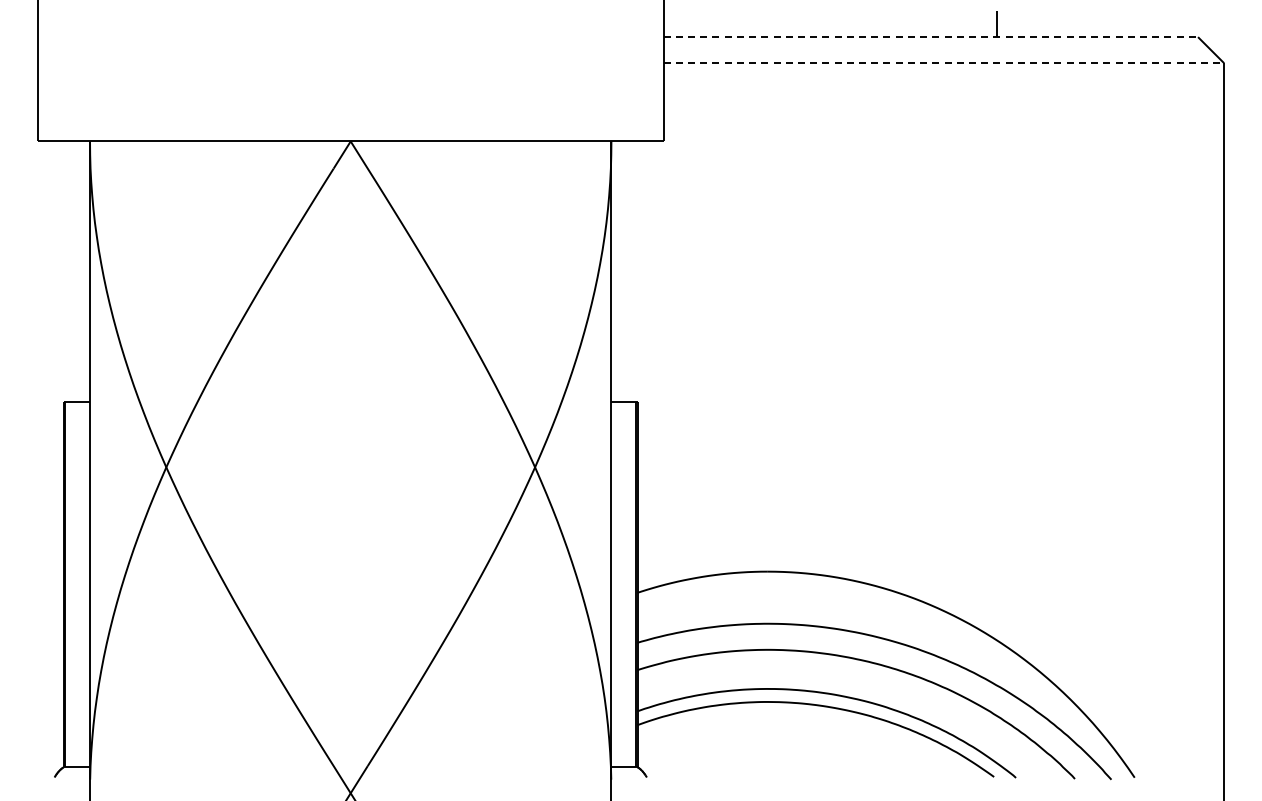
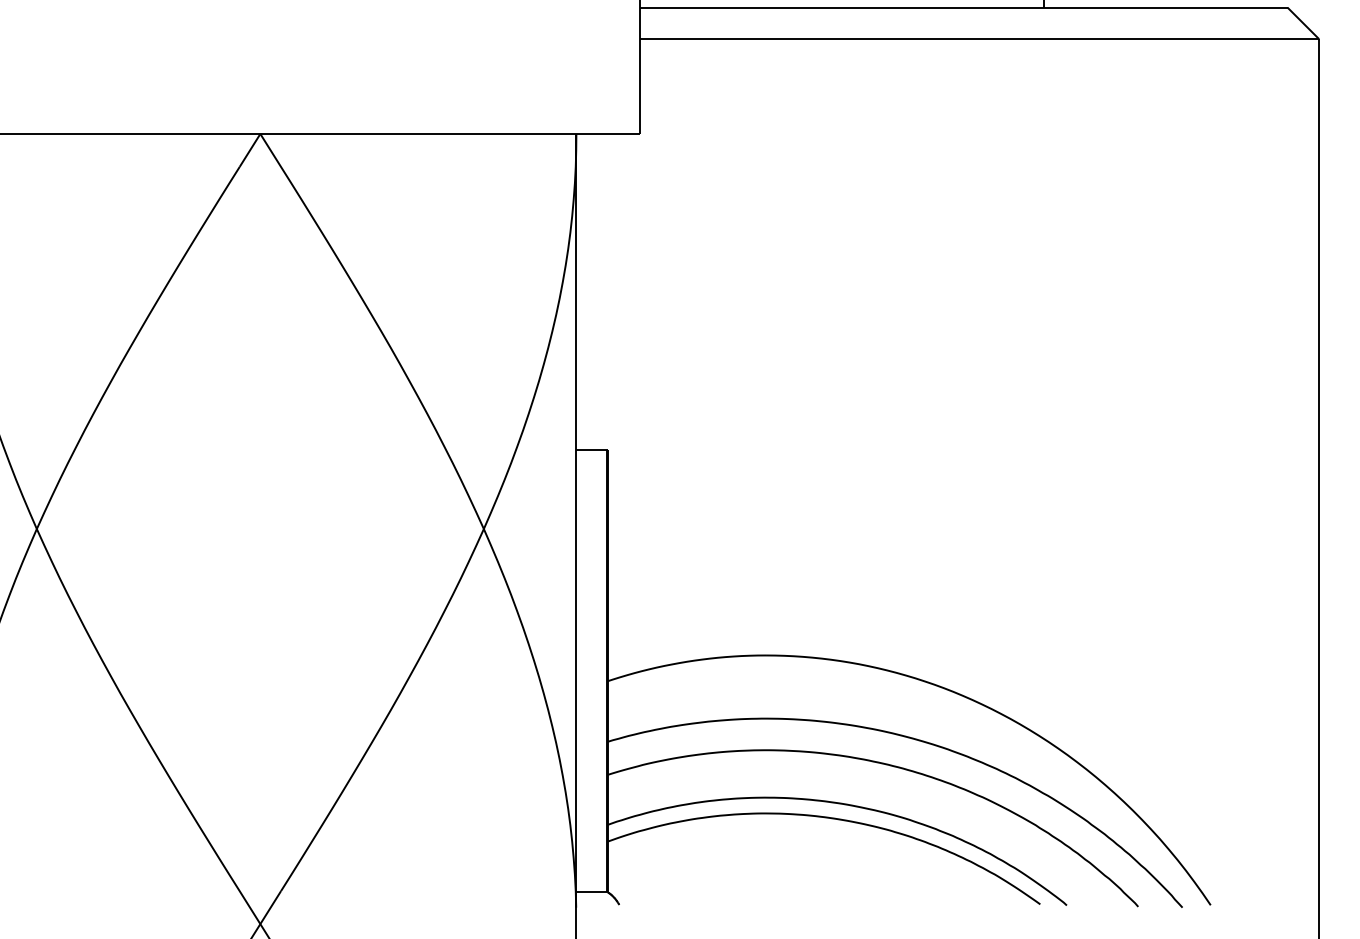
line: (931, 37) -> (964, 7), dashed -> solid
line: (944, 63) -> (980, 39), dashed -> solid

